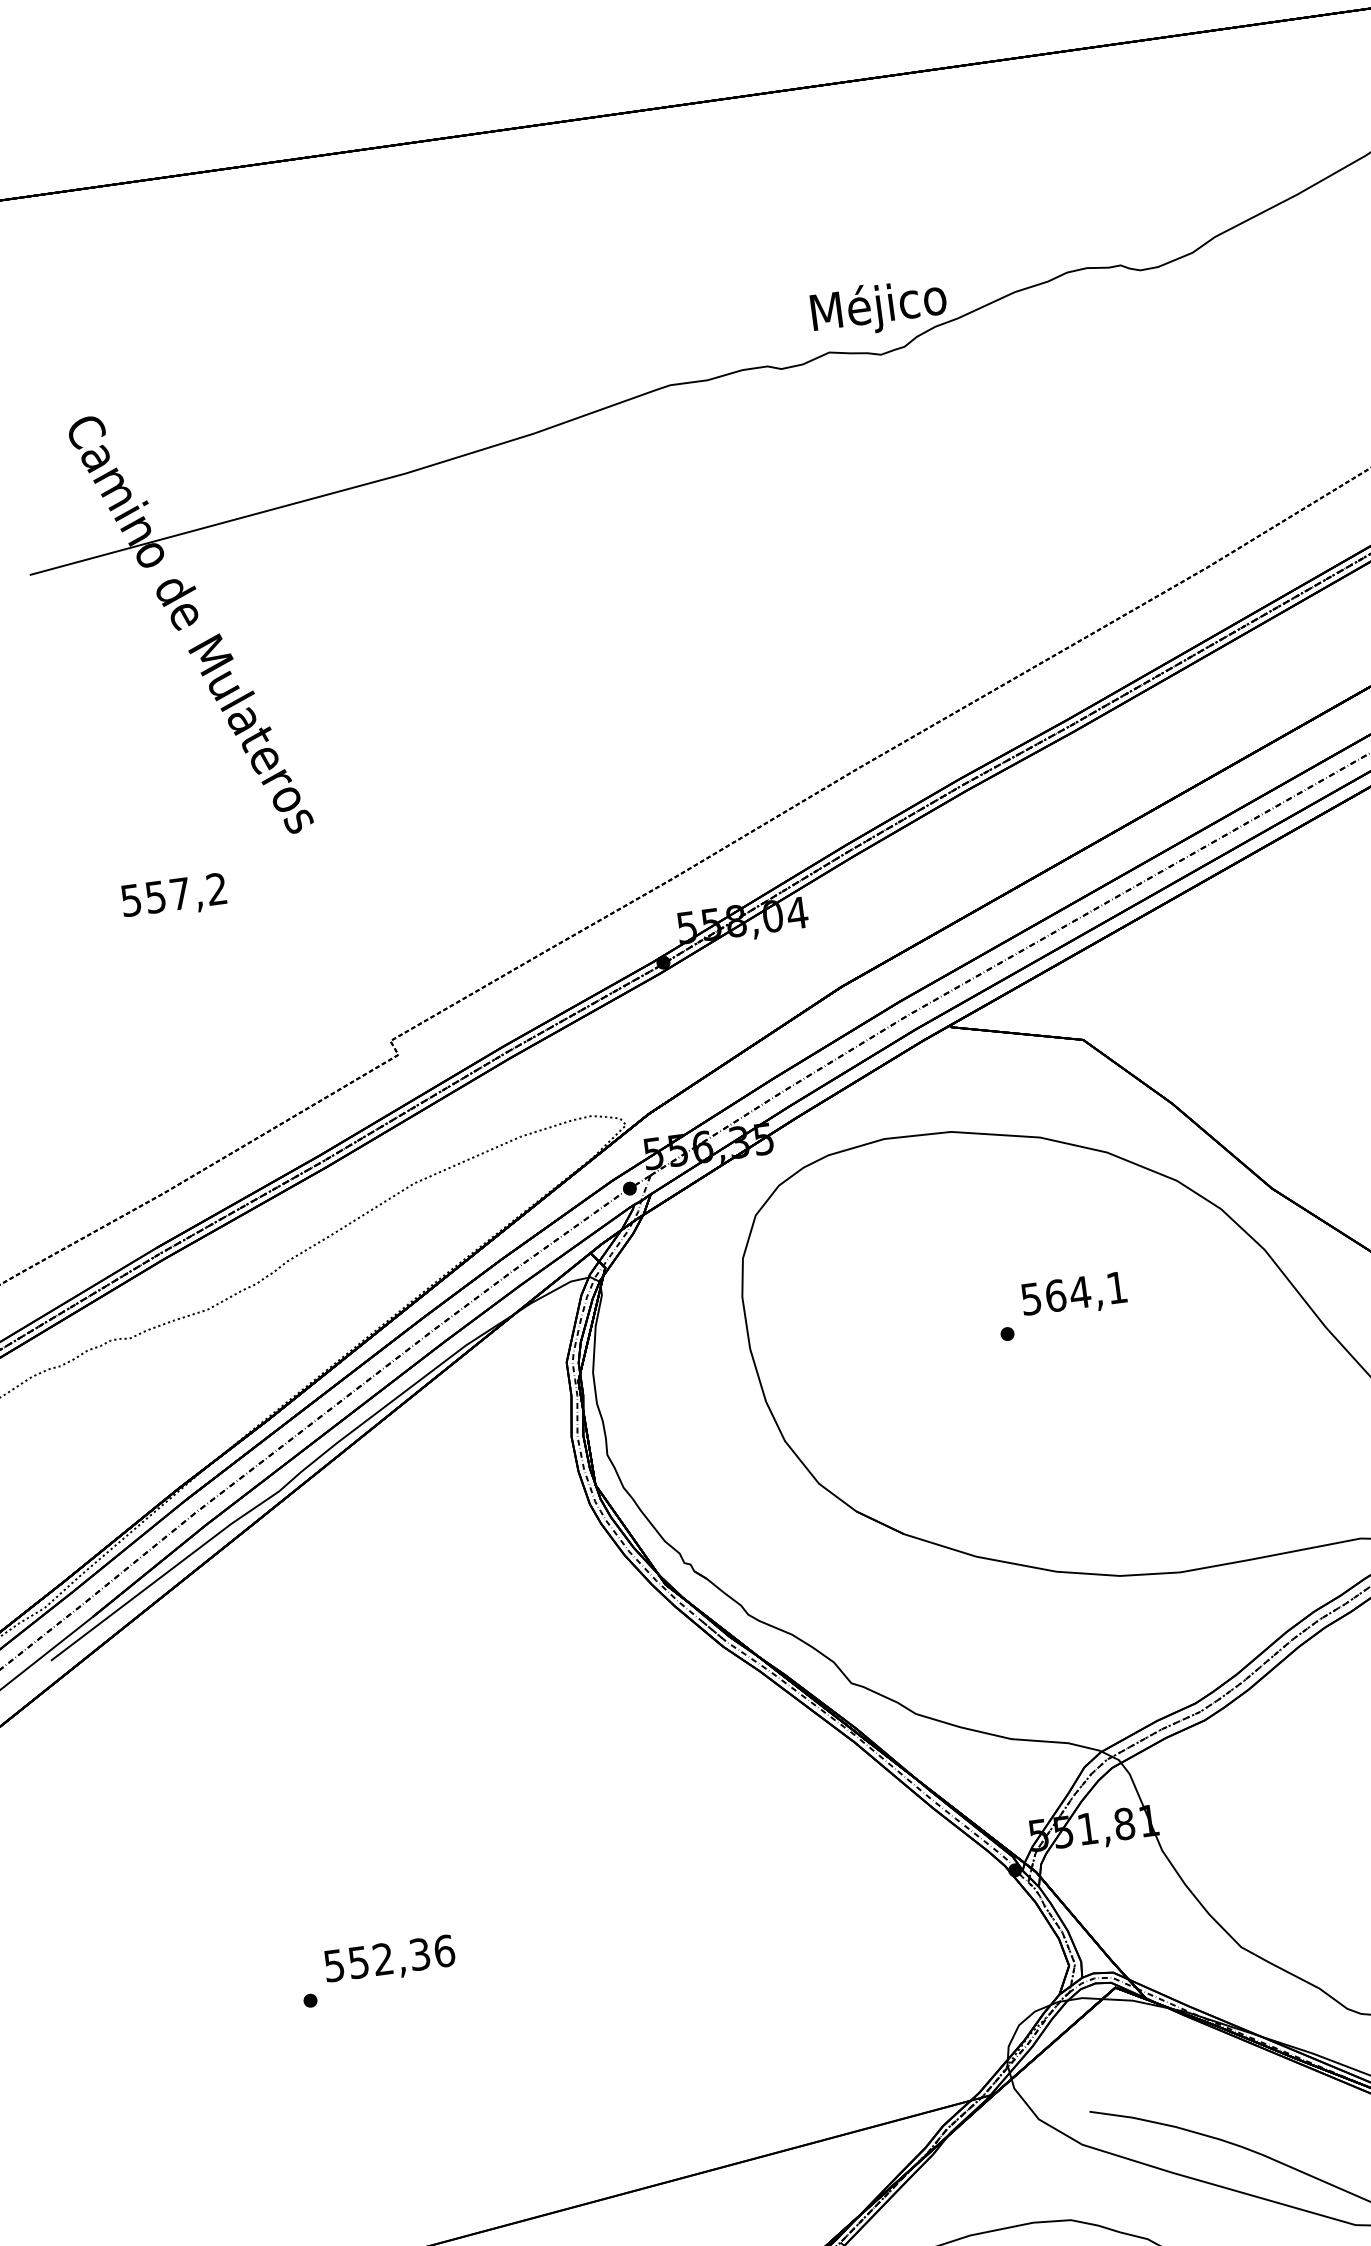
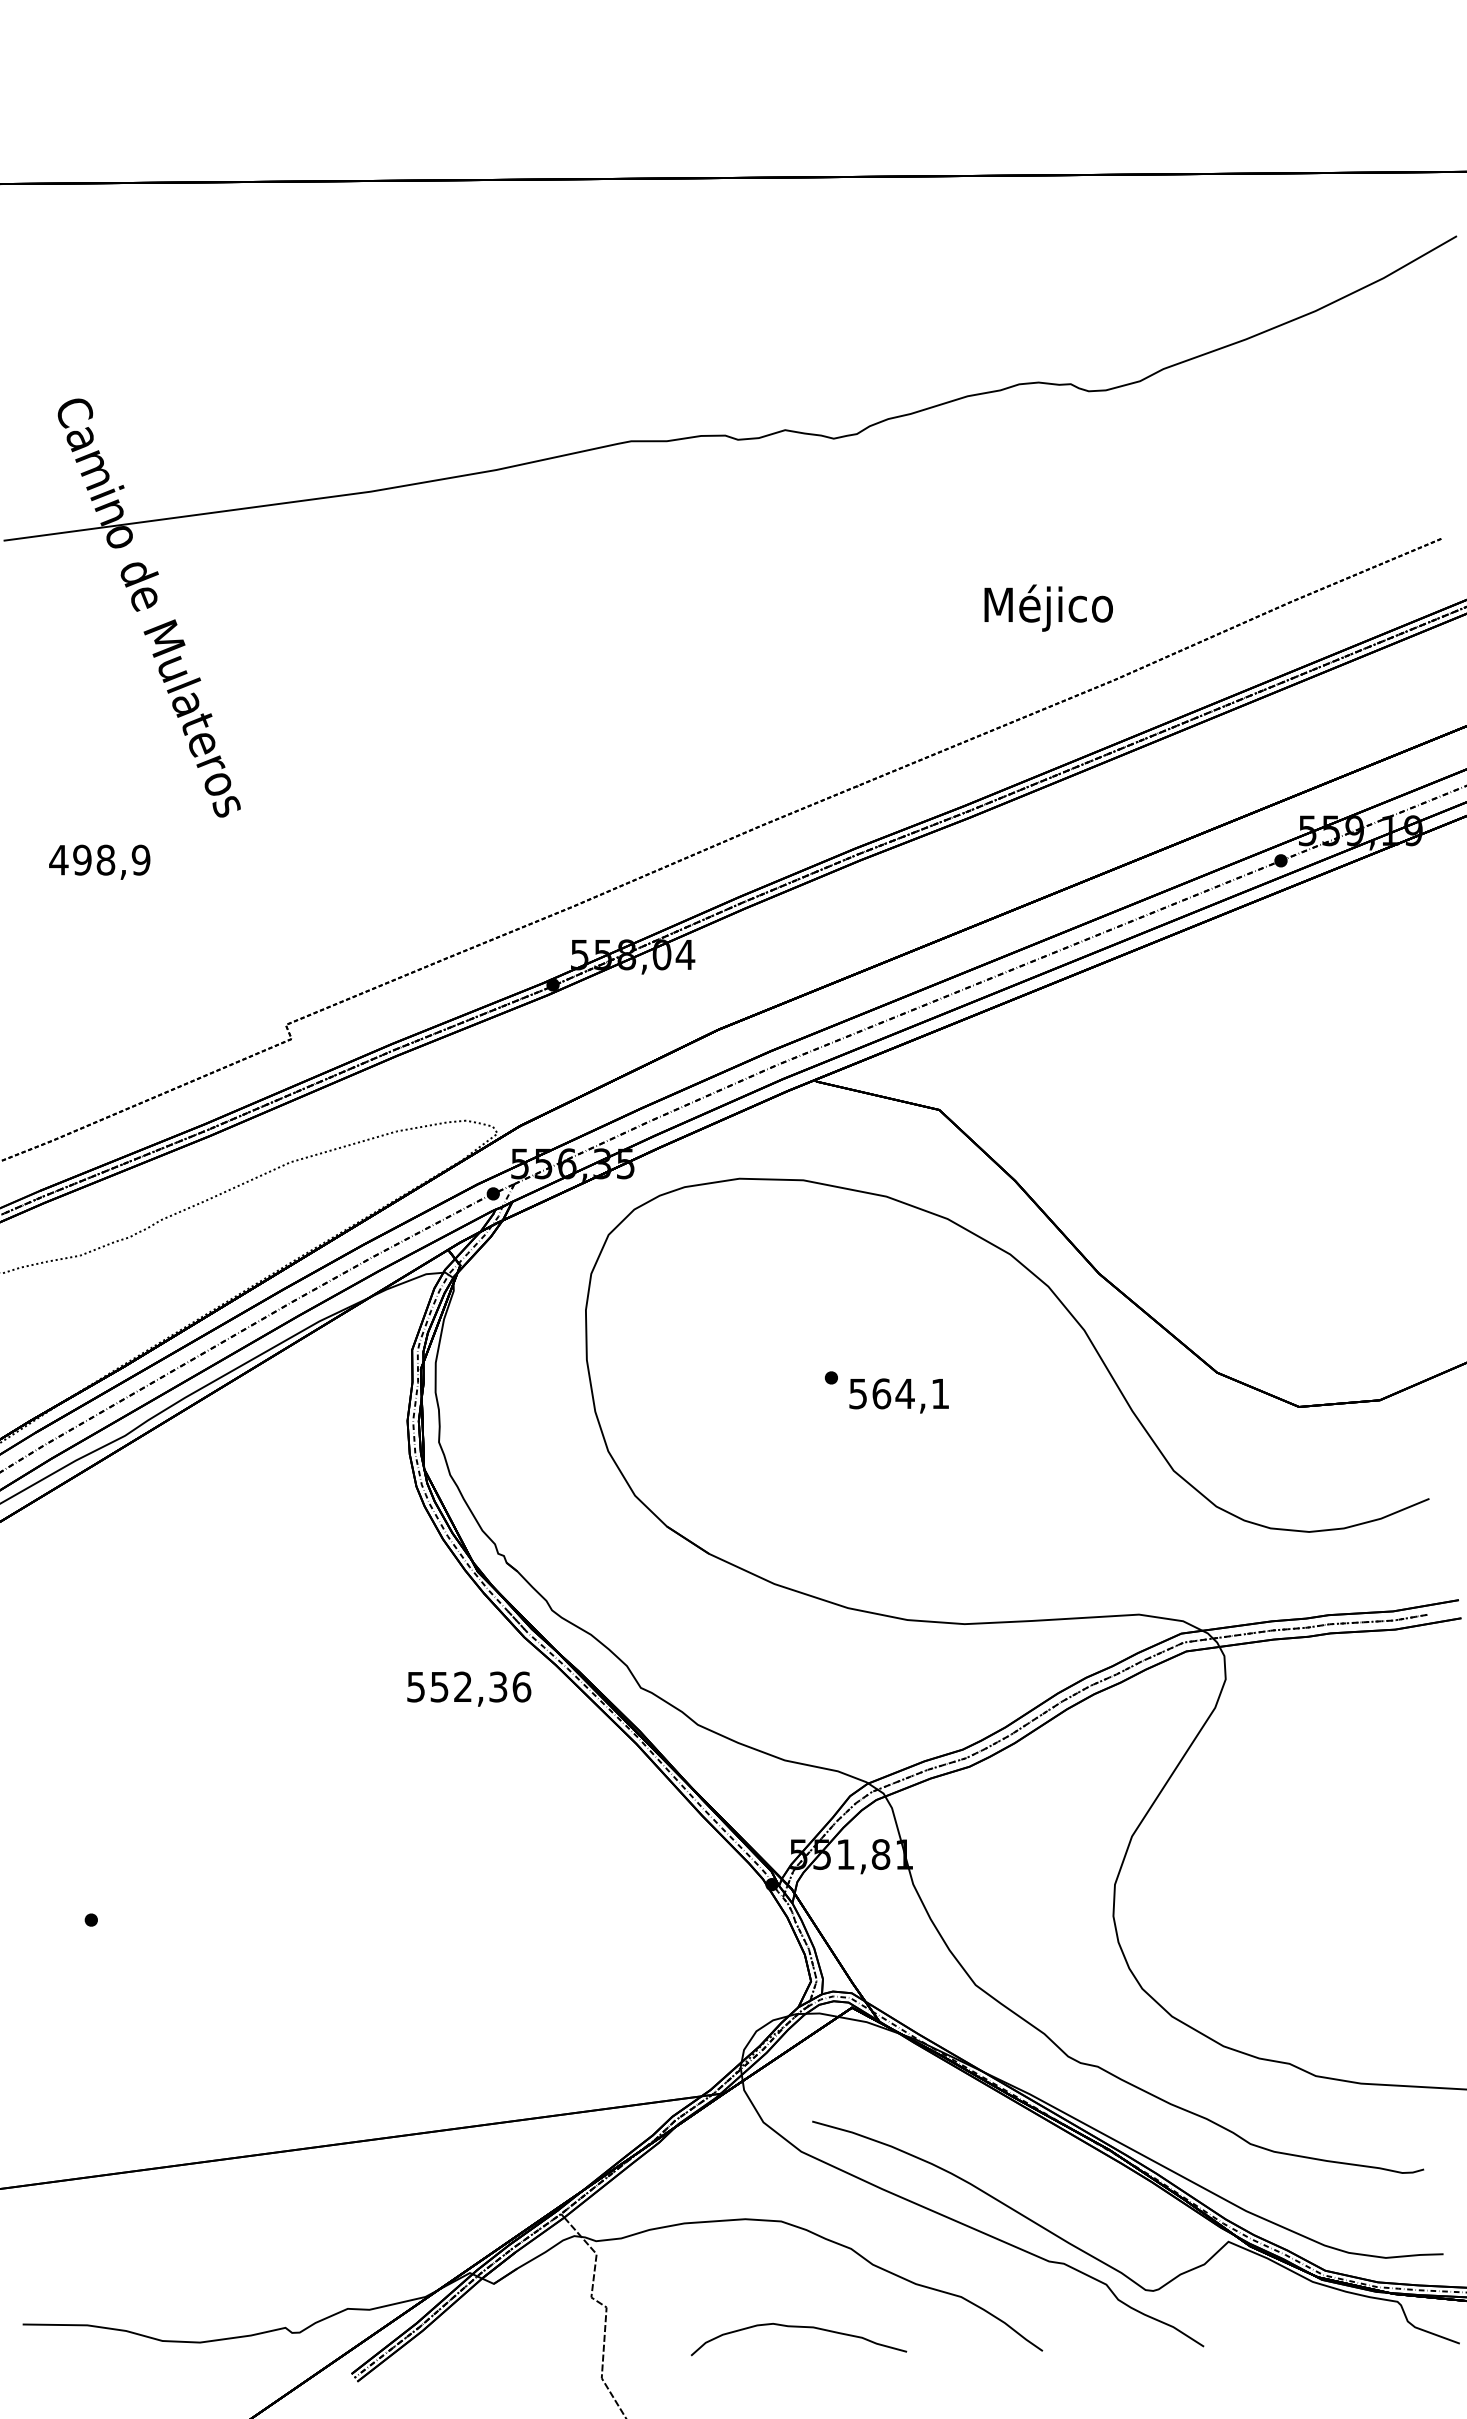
text: (878, 307) -> (1048, 607), moved
text: (173, 894) -> (99, 859), 557,2 -> 498,9
text: (1073, 1295) -> (898, 1395), moved
text: (390, 1959) -> (469, 1688), moved

